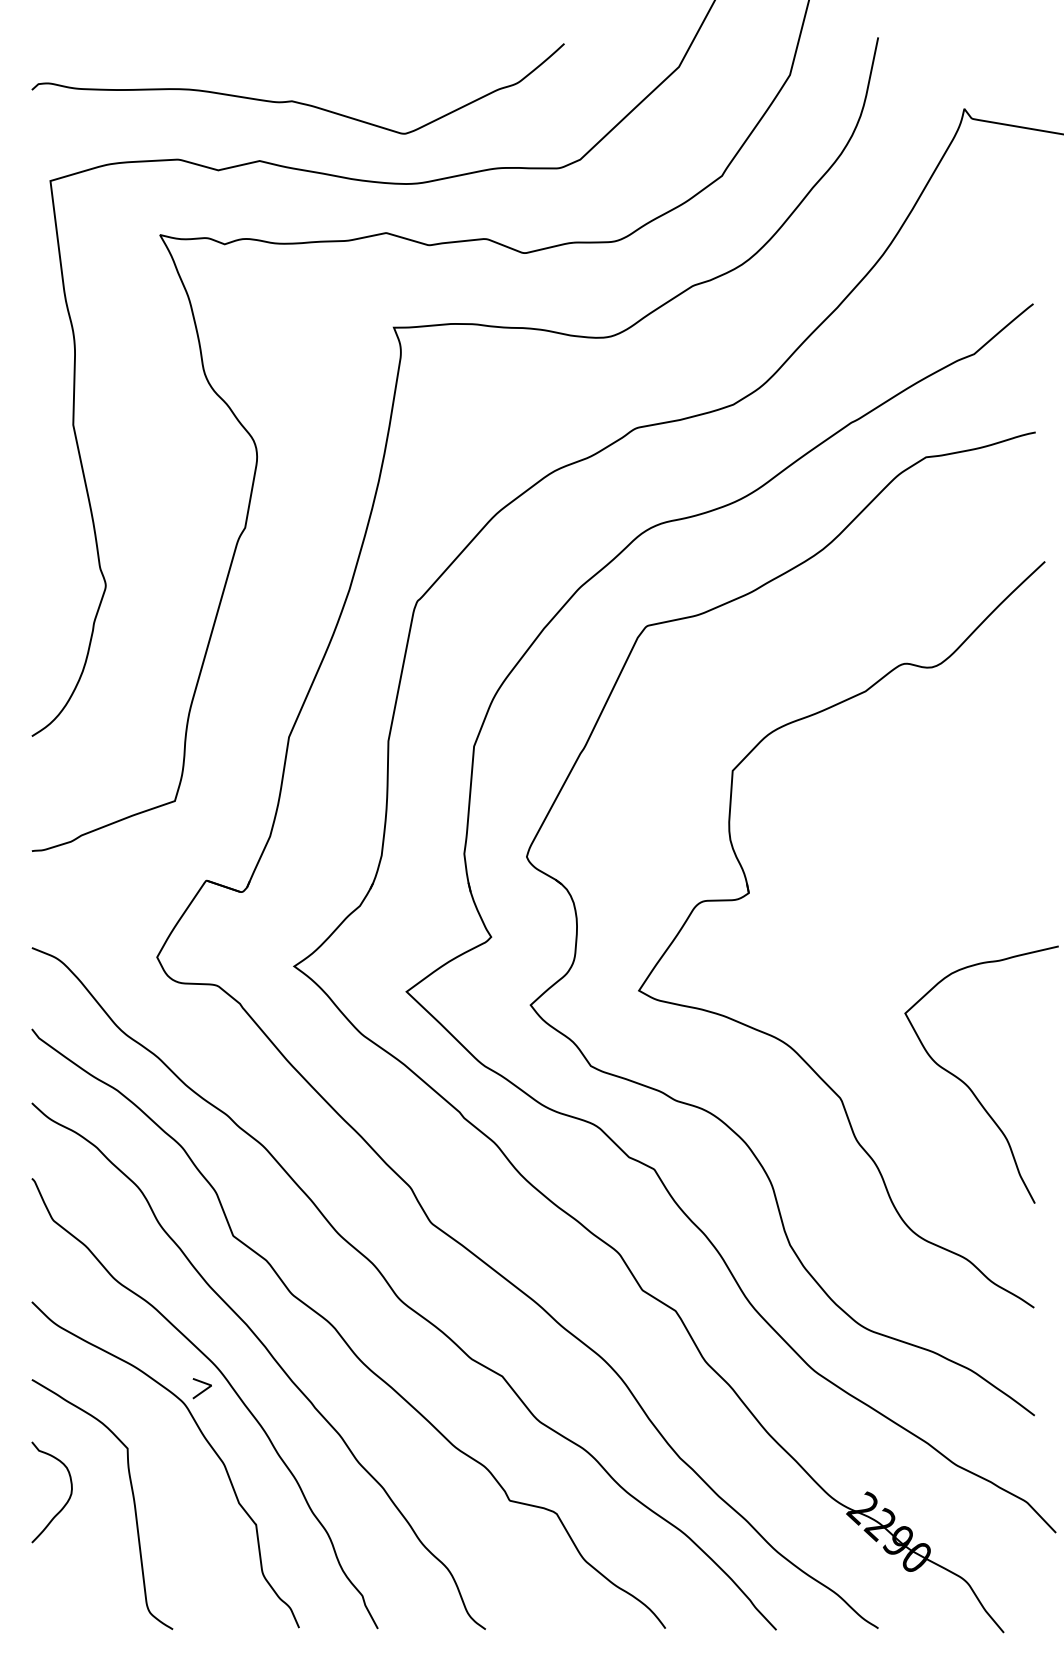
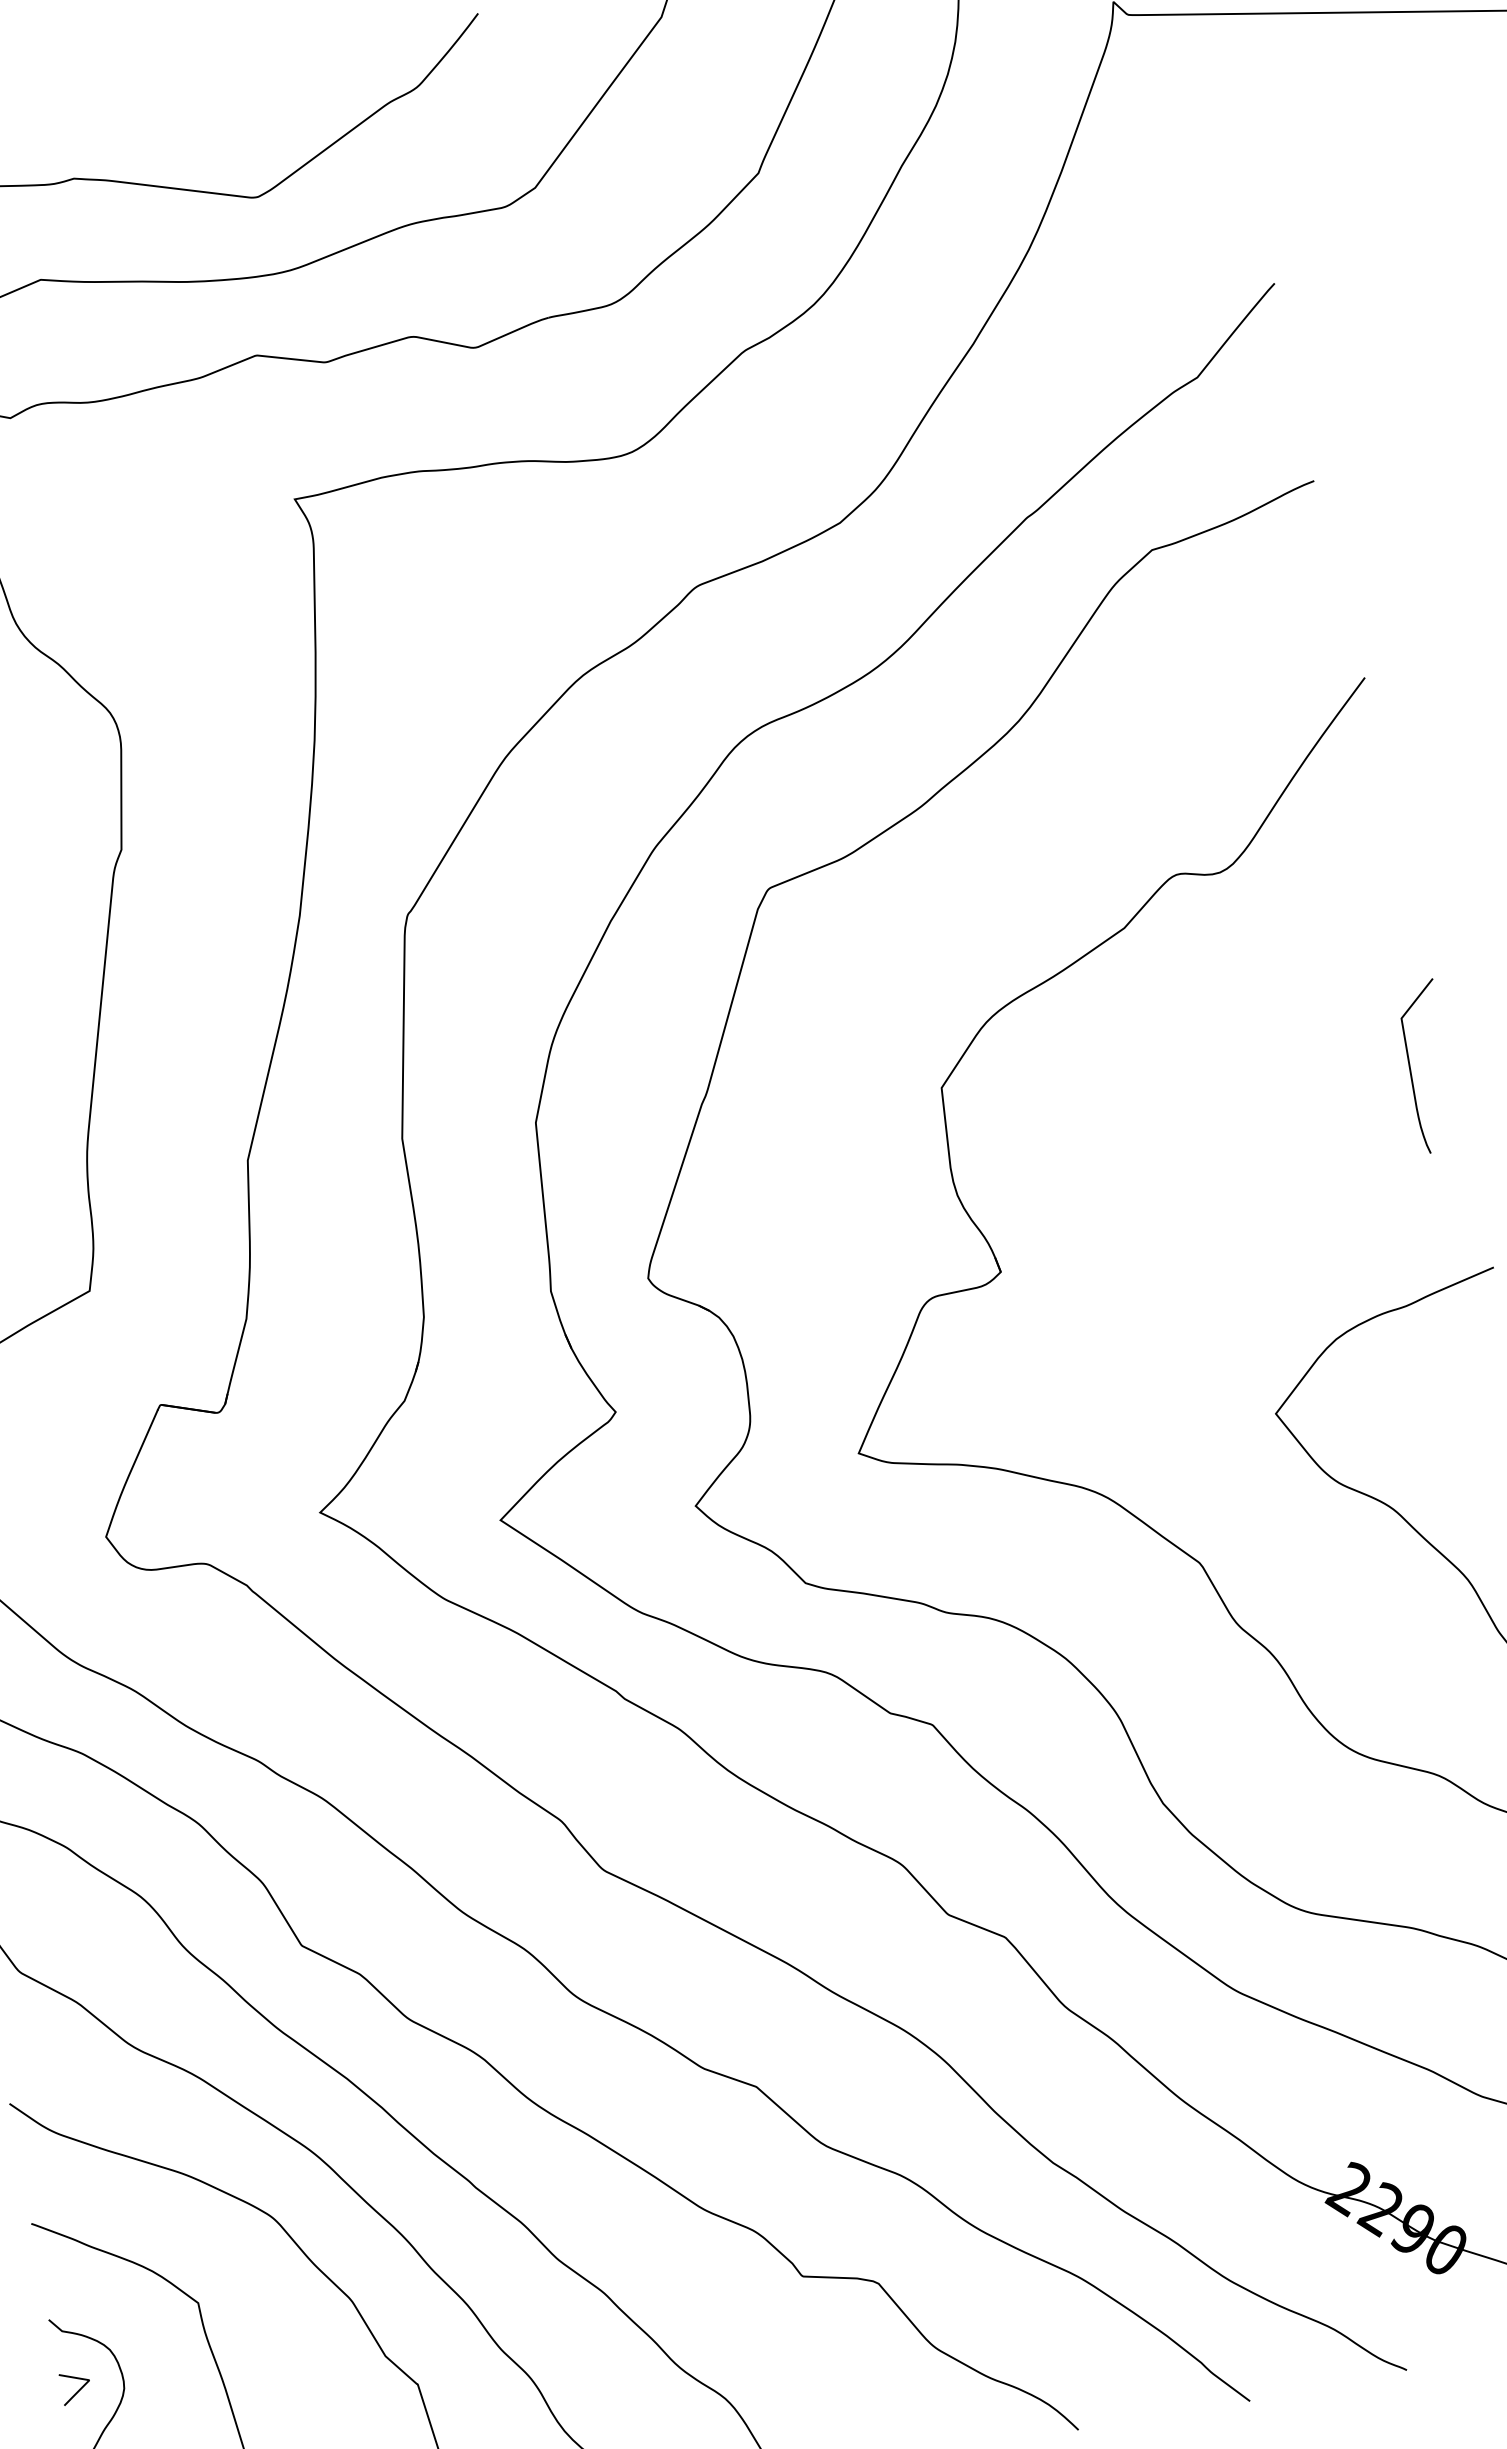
curve: (1029, 812) -> (1411, 1069), added
line: (202, 1390) -> (76, 2390), moved

